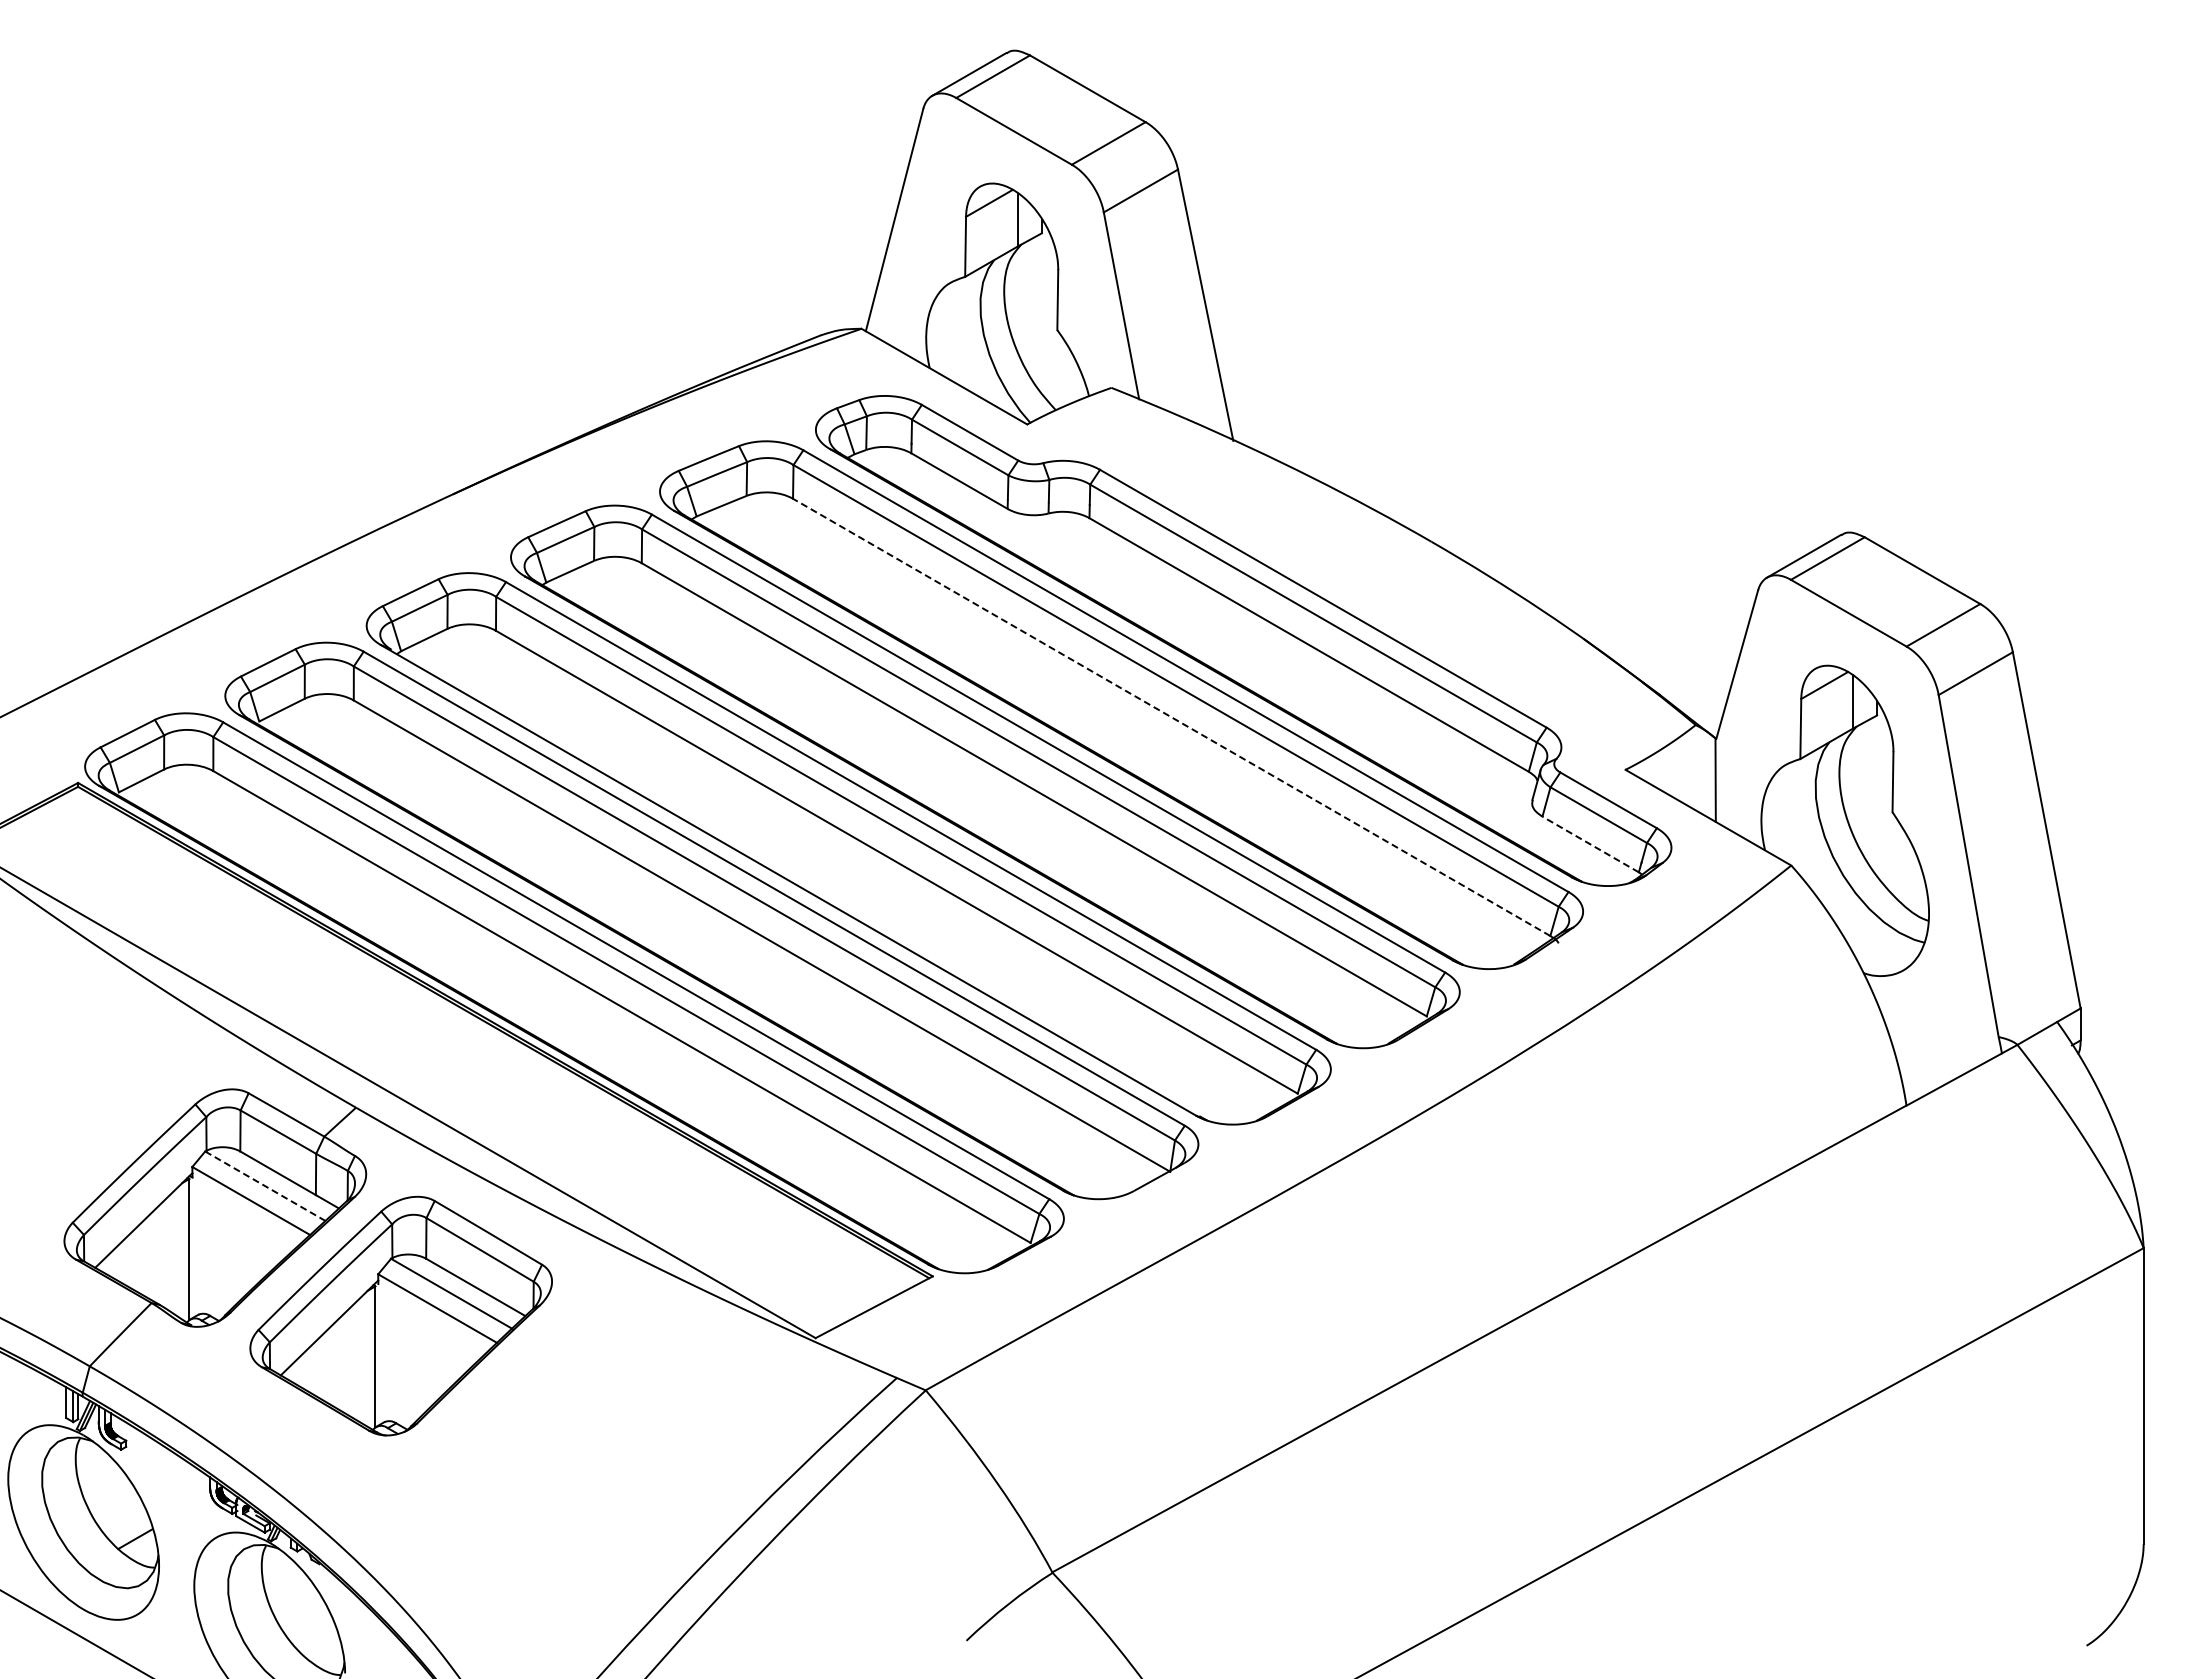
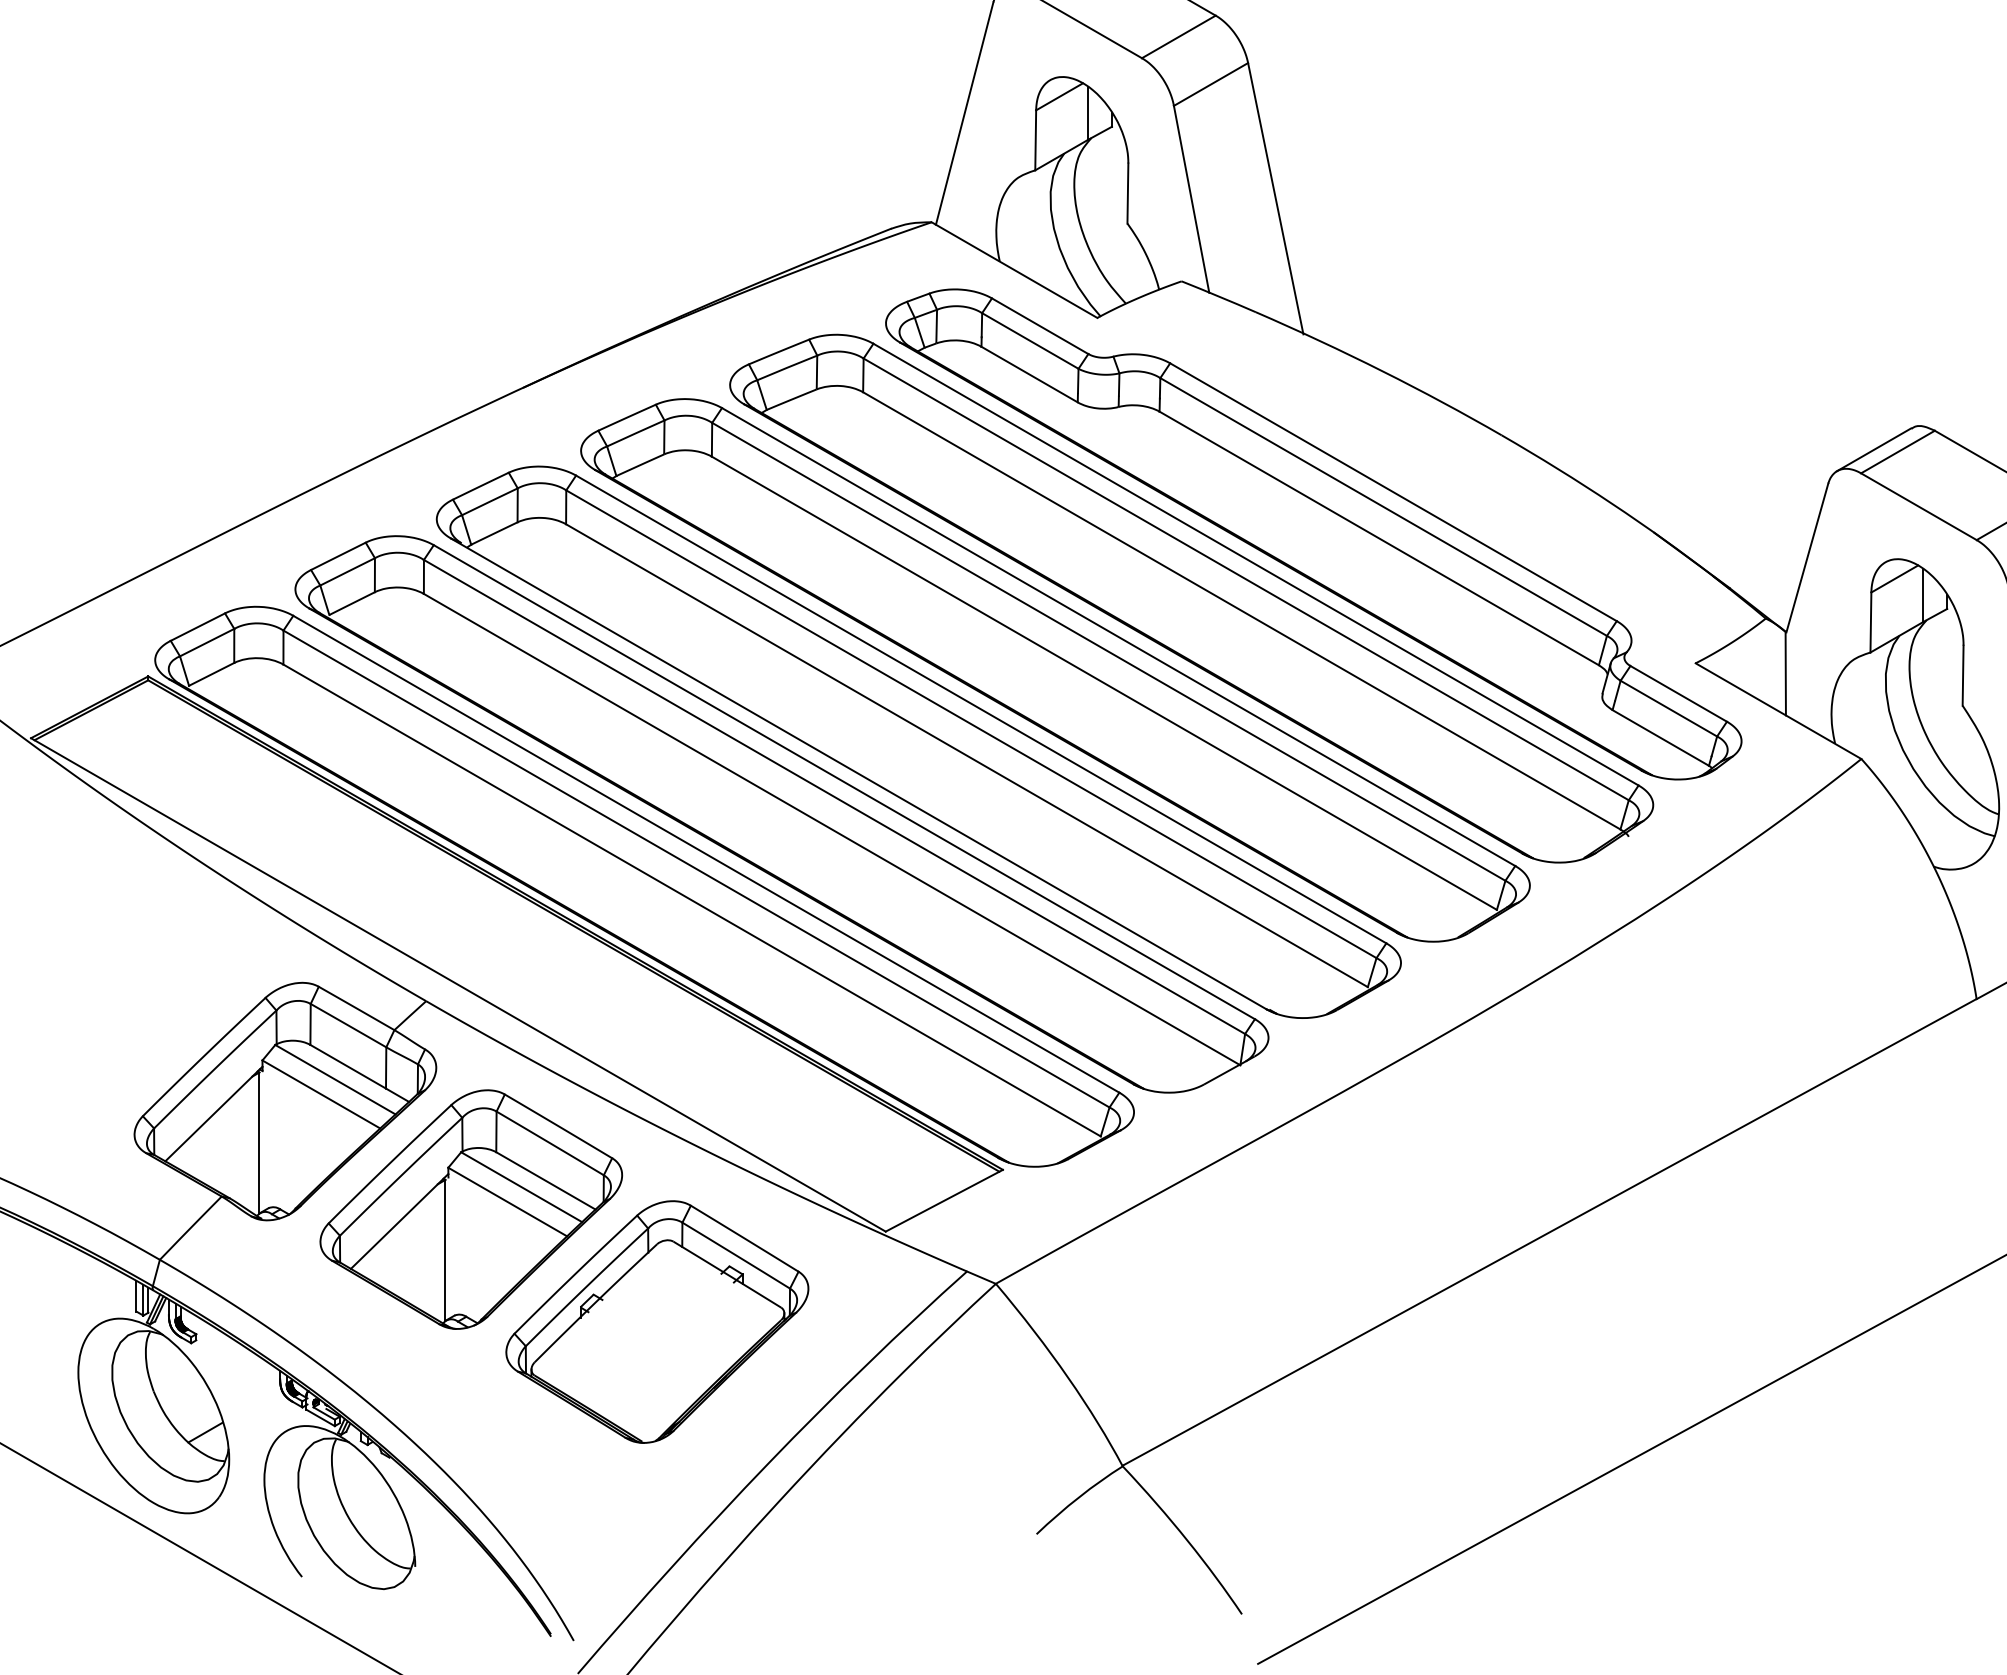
line: (1171, 717) -> (1241, 610), dashed -> solid
line: (1590, 844) -> (1660, 737), dashed -> solid
line: (265, 1186) -> (335, 1079), dashed -> solid
part: (587, 1428) -> (657, 1321), added

